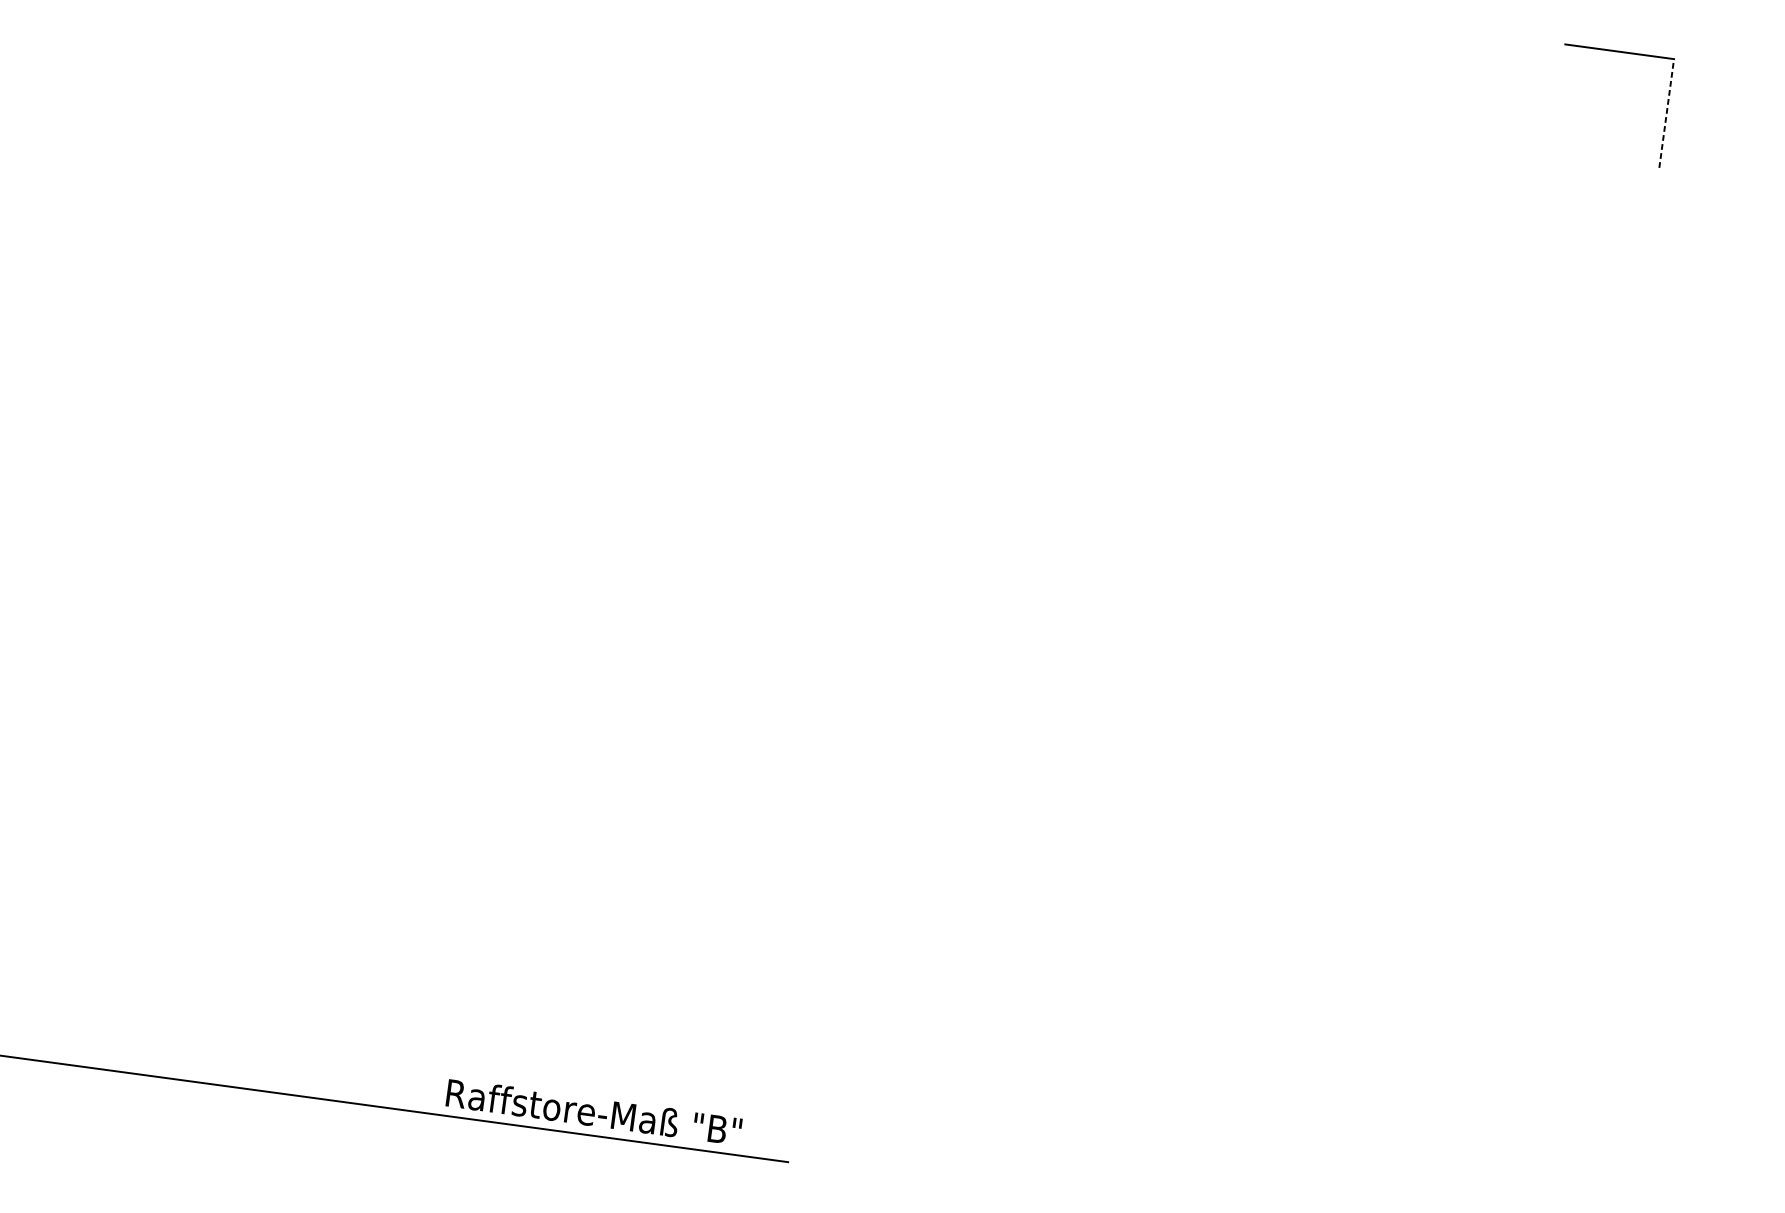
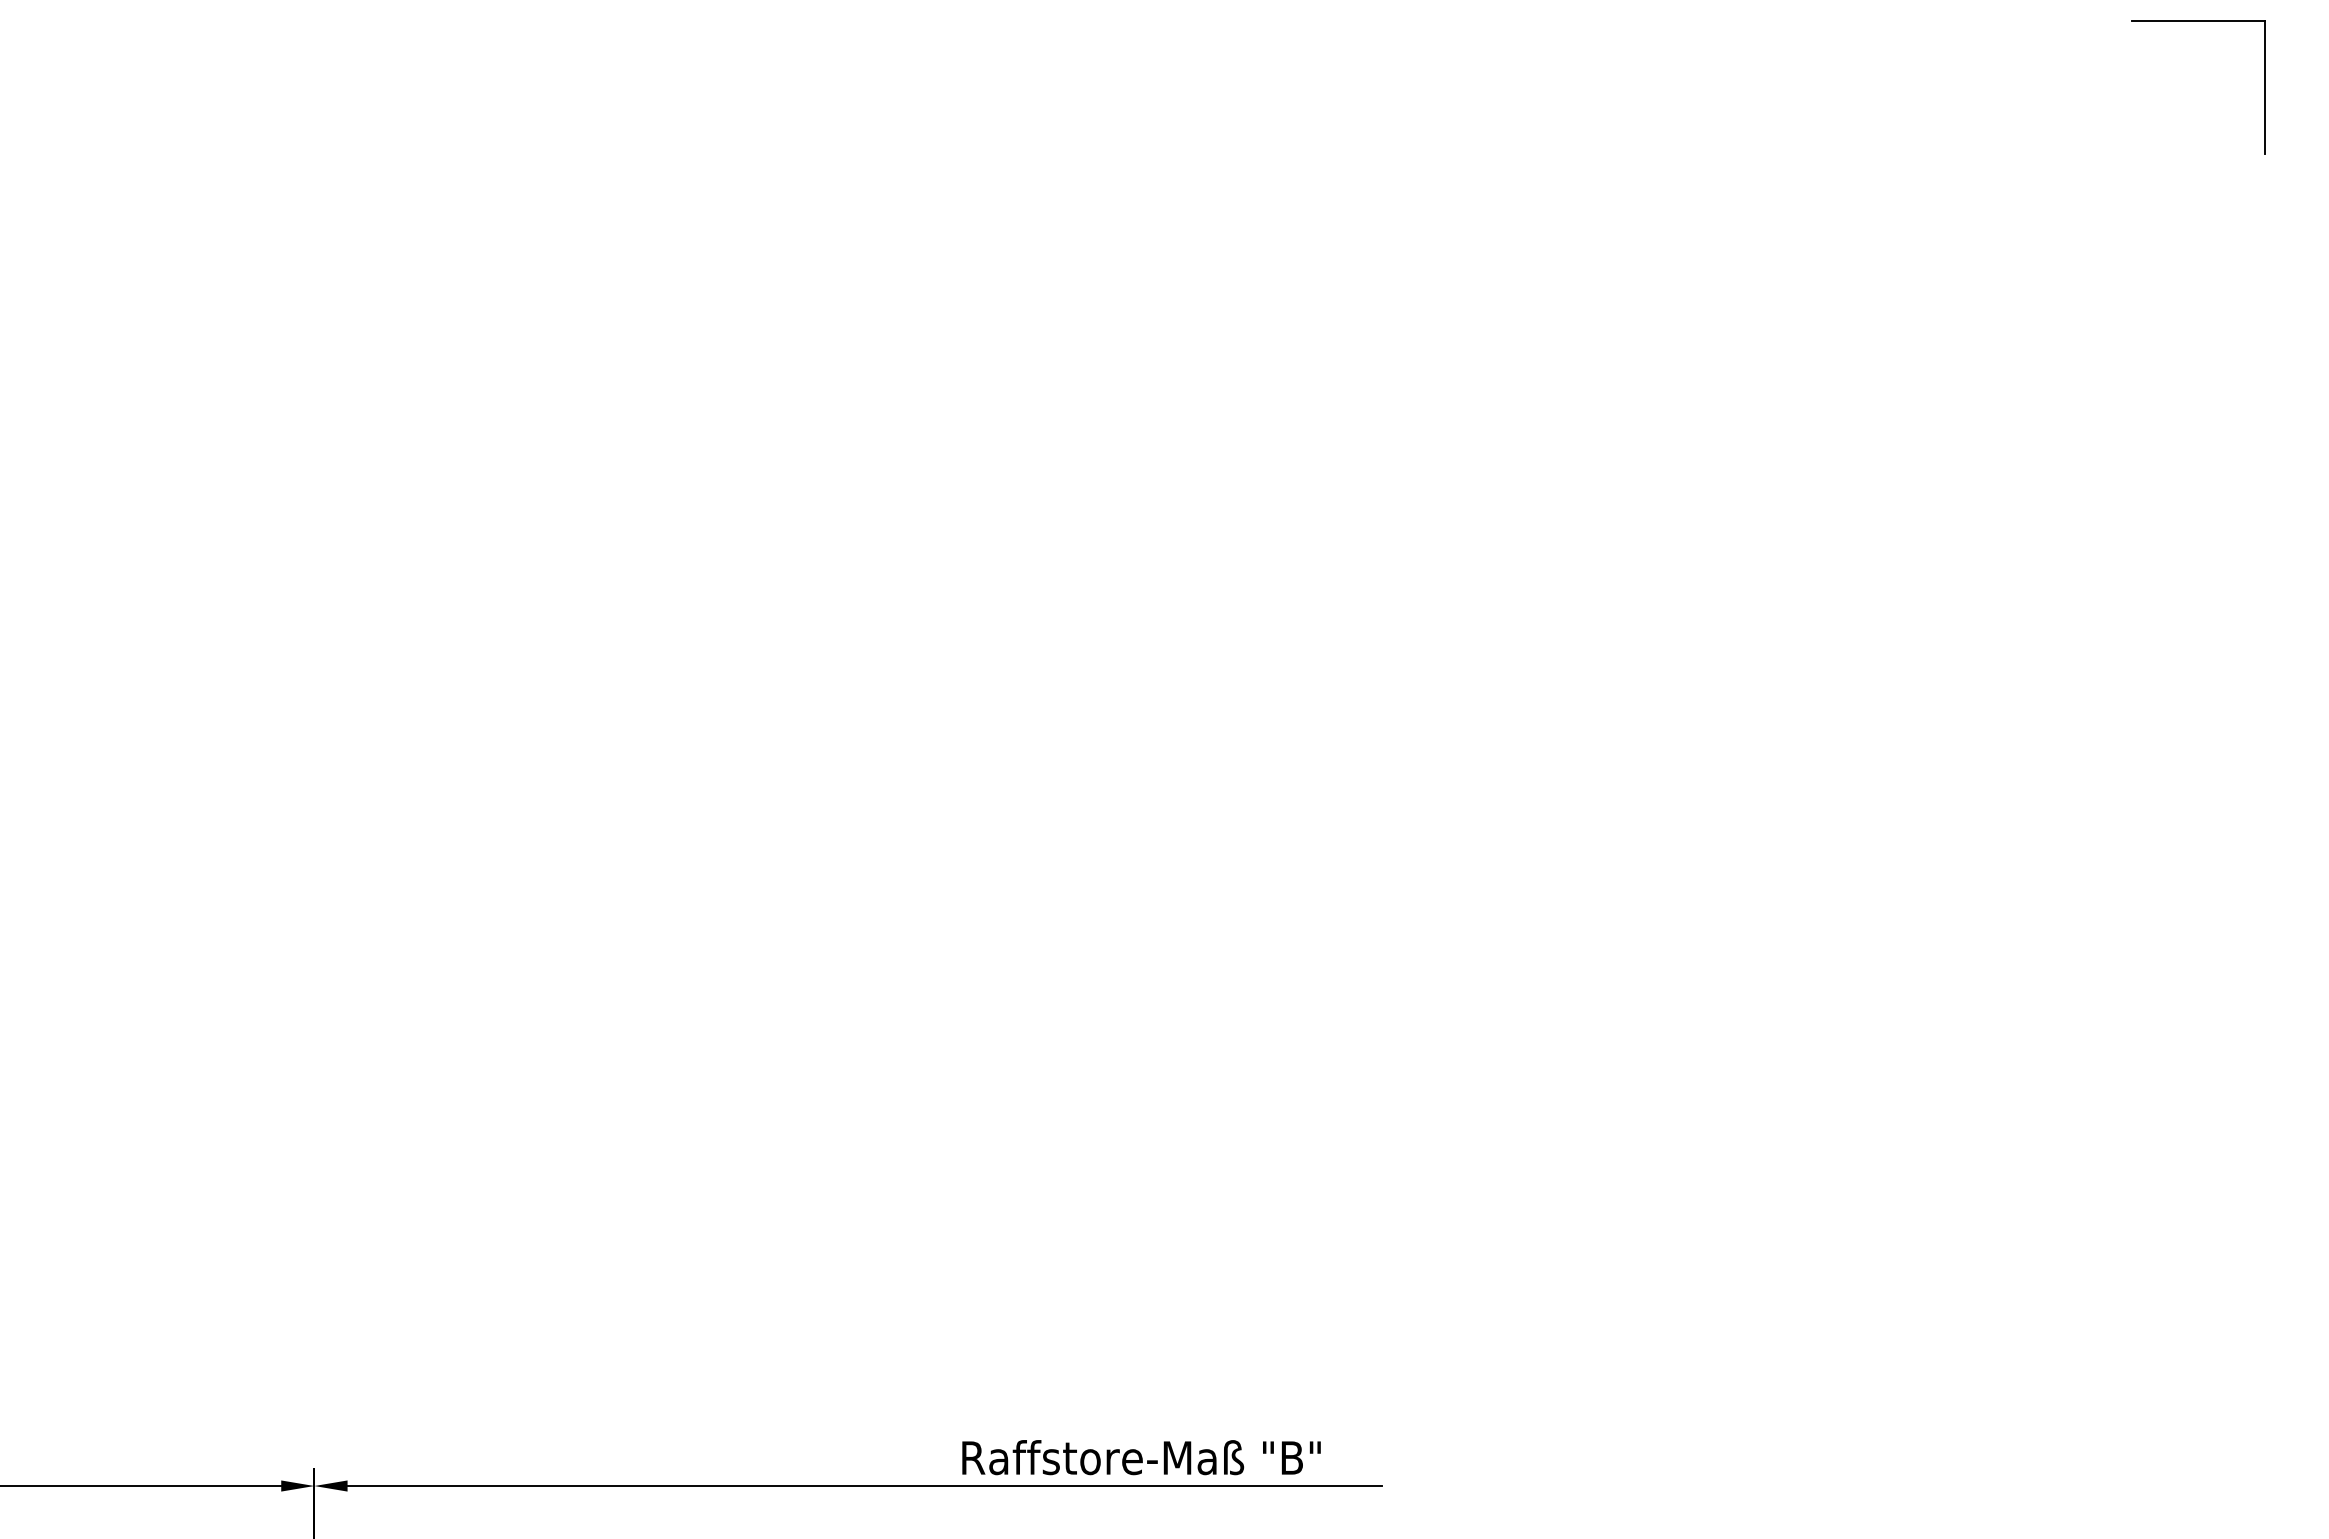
line: (1666, 112) -> (2264, 86), dashed -> solid

